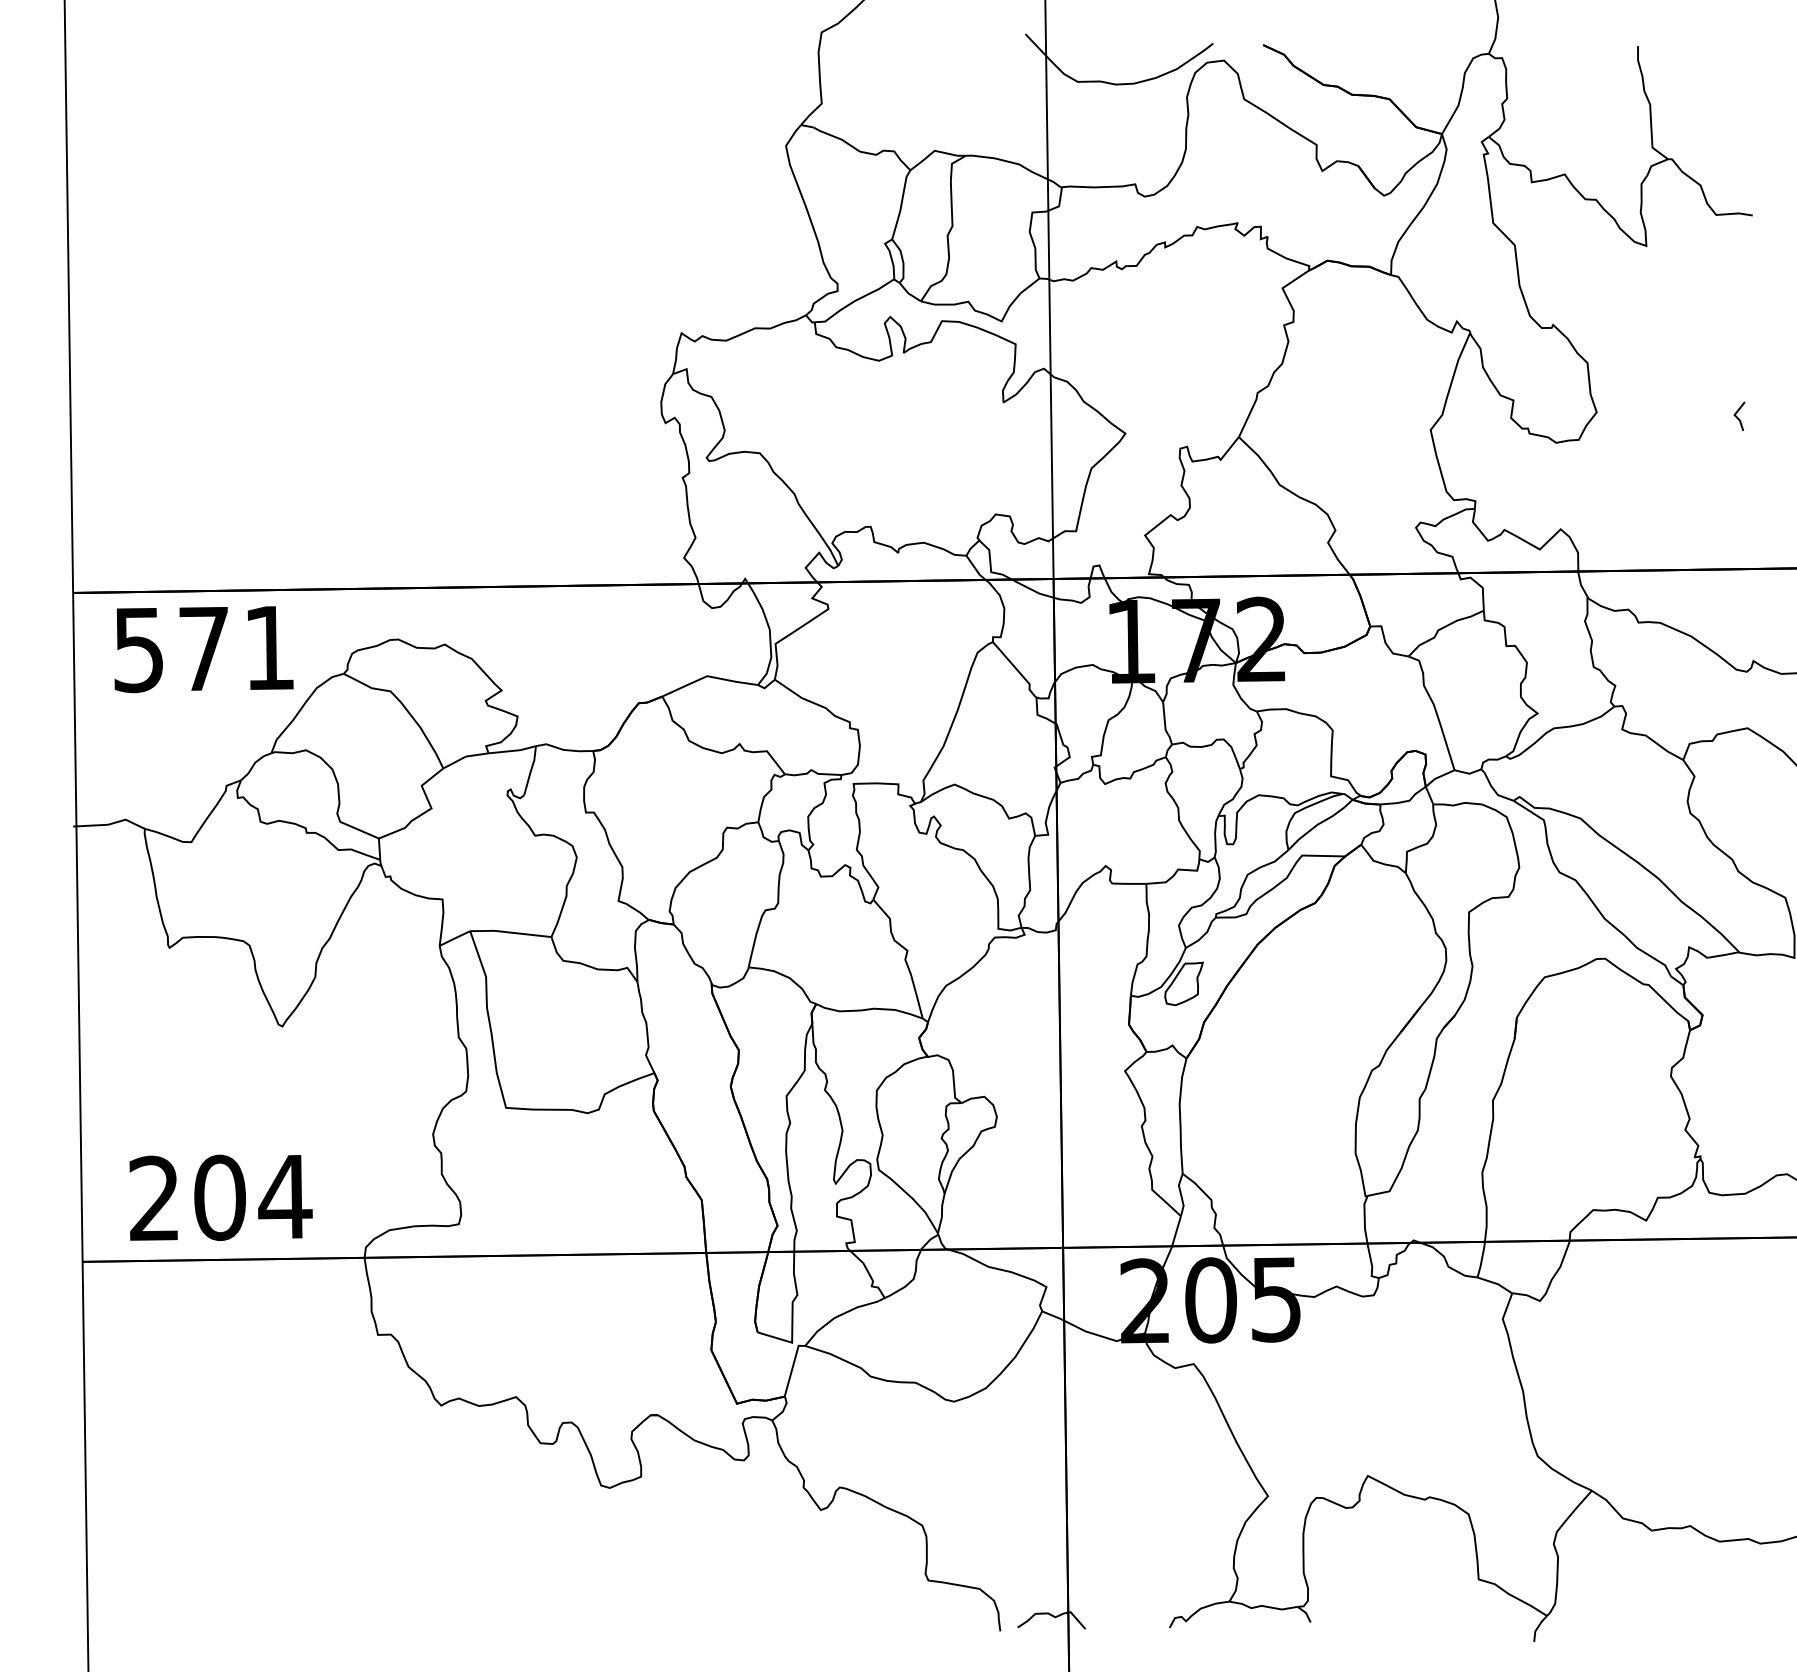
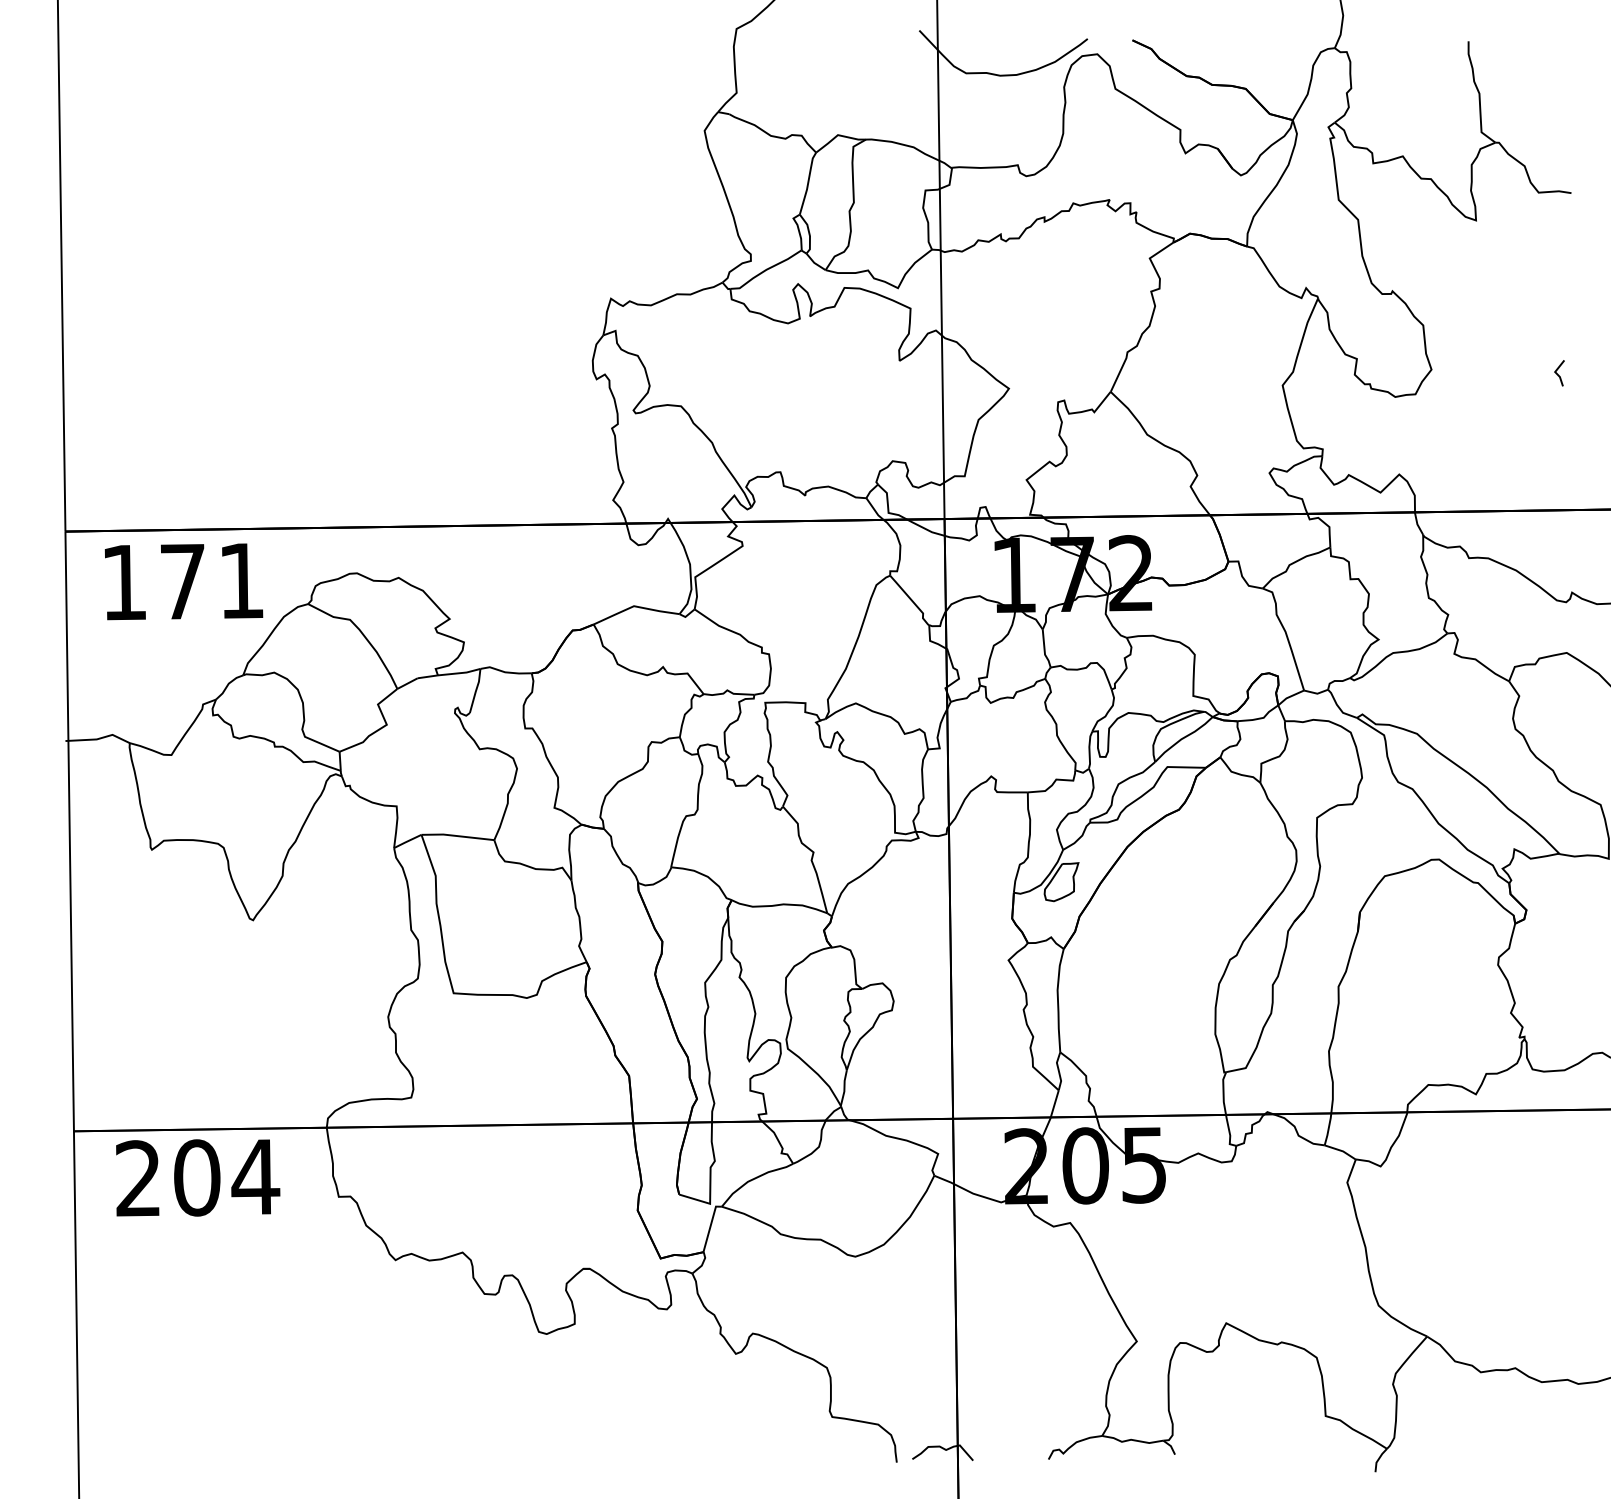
text: (137, 650) -> (123, 583), 571 -> 171
text: (221, 1197) -> (198, 1177), moved

